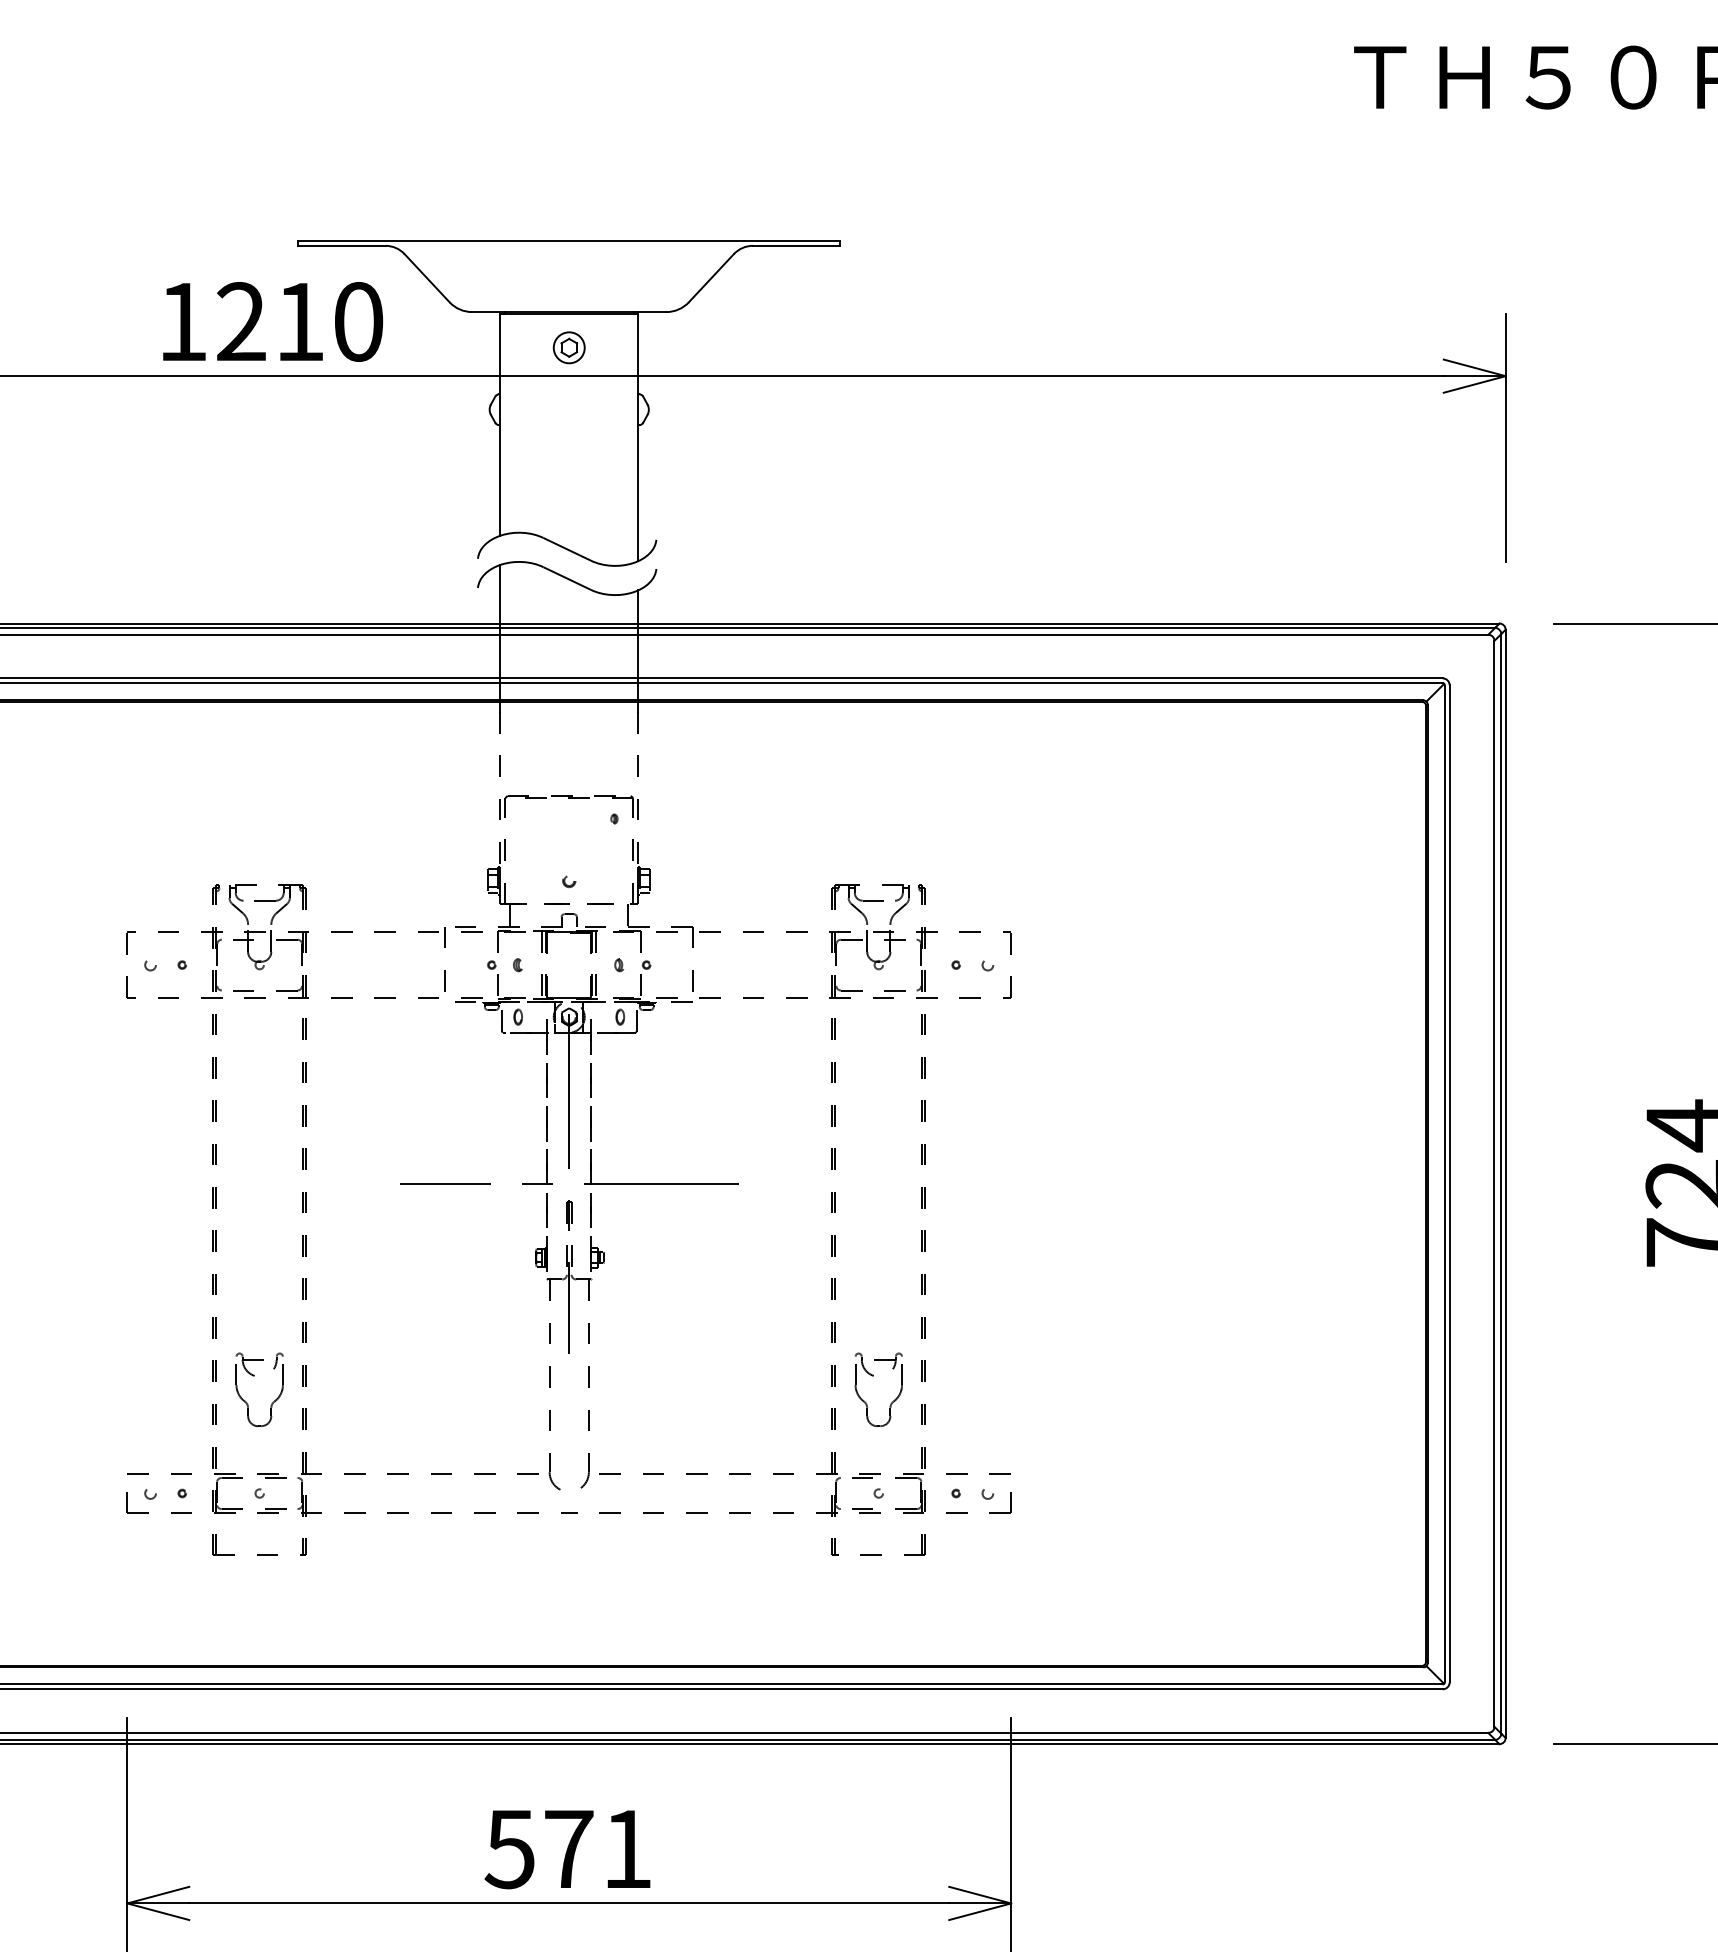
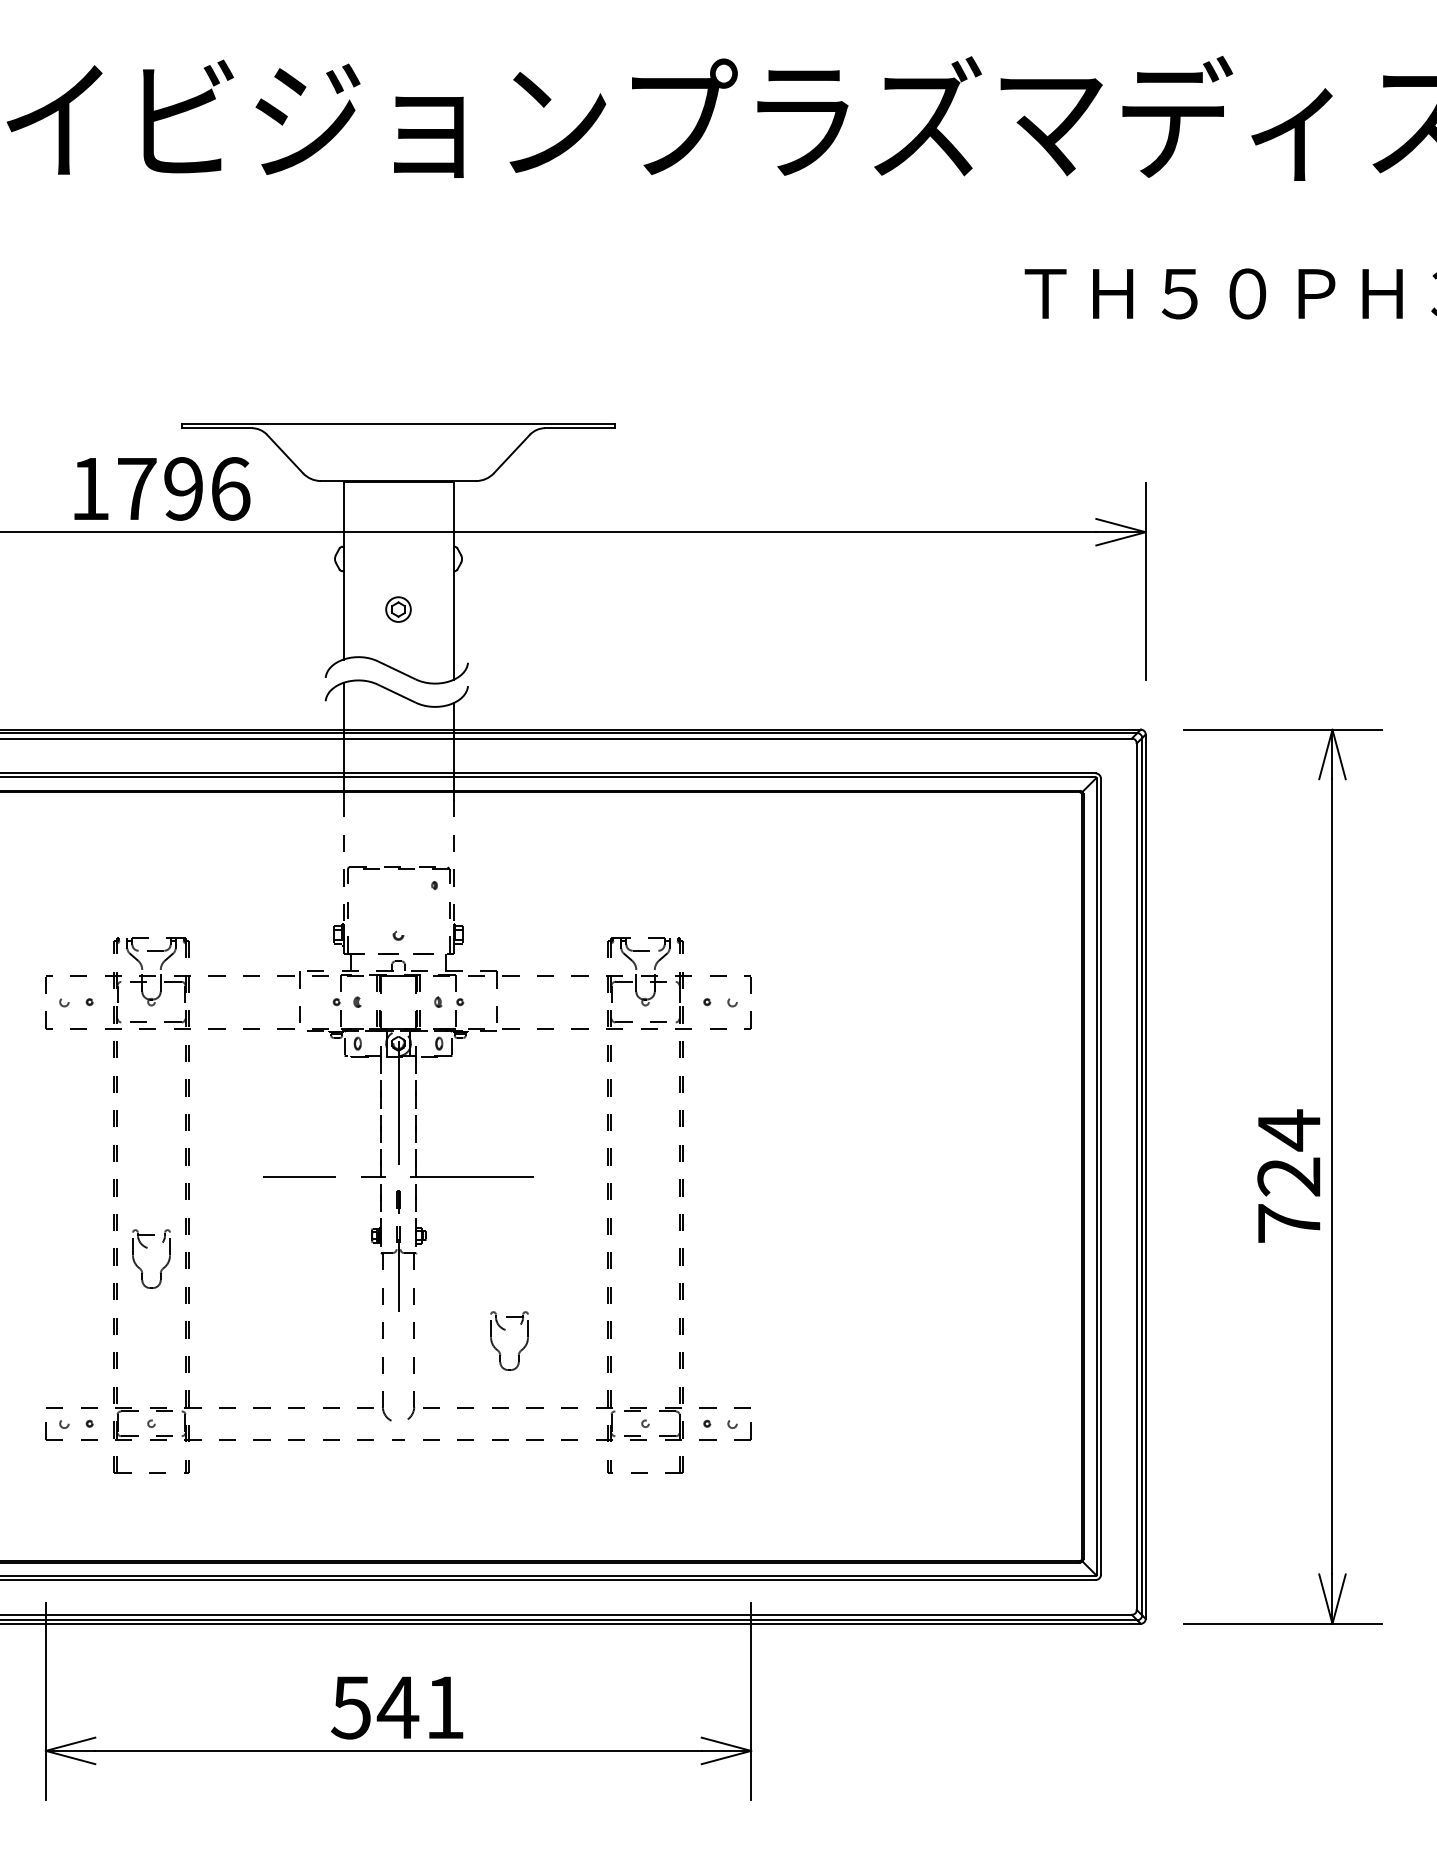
text: (299, 321) -> (183, 488), 1210 -> 1796
part: (569, 347) -> (398, 609), moved
part: (254, 1376) -> (147, 1248), moved
part: (873, 1376) -> (505, 1330), moved
text: (567, 1849) -> (397, 1707), 571 -> 541

